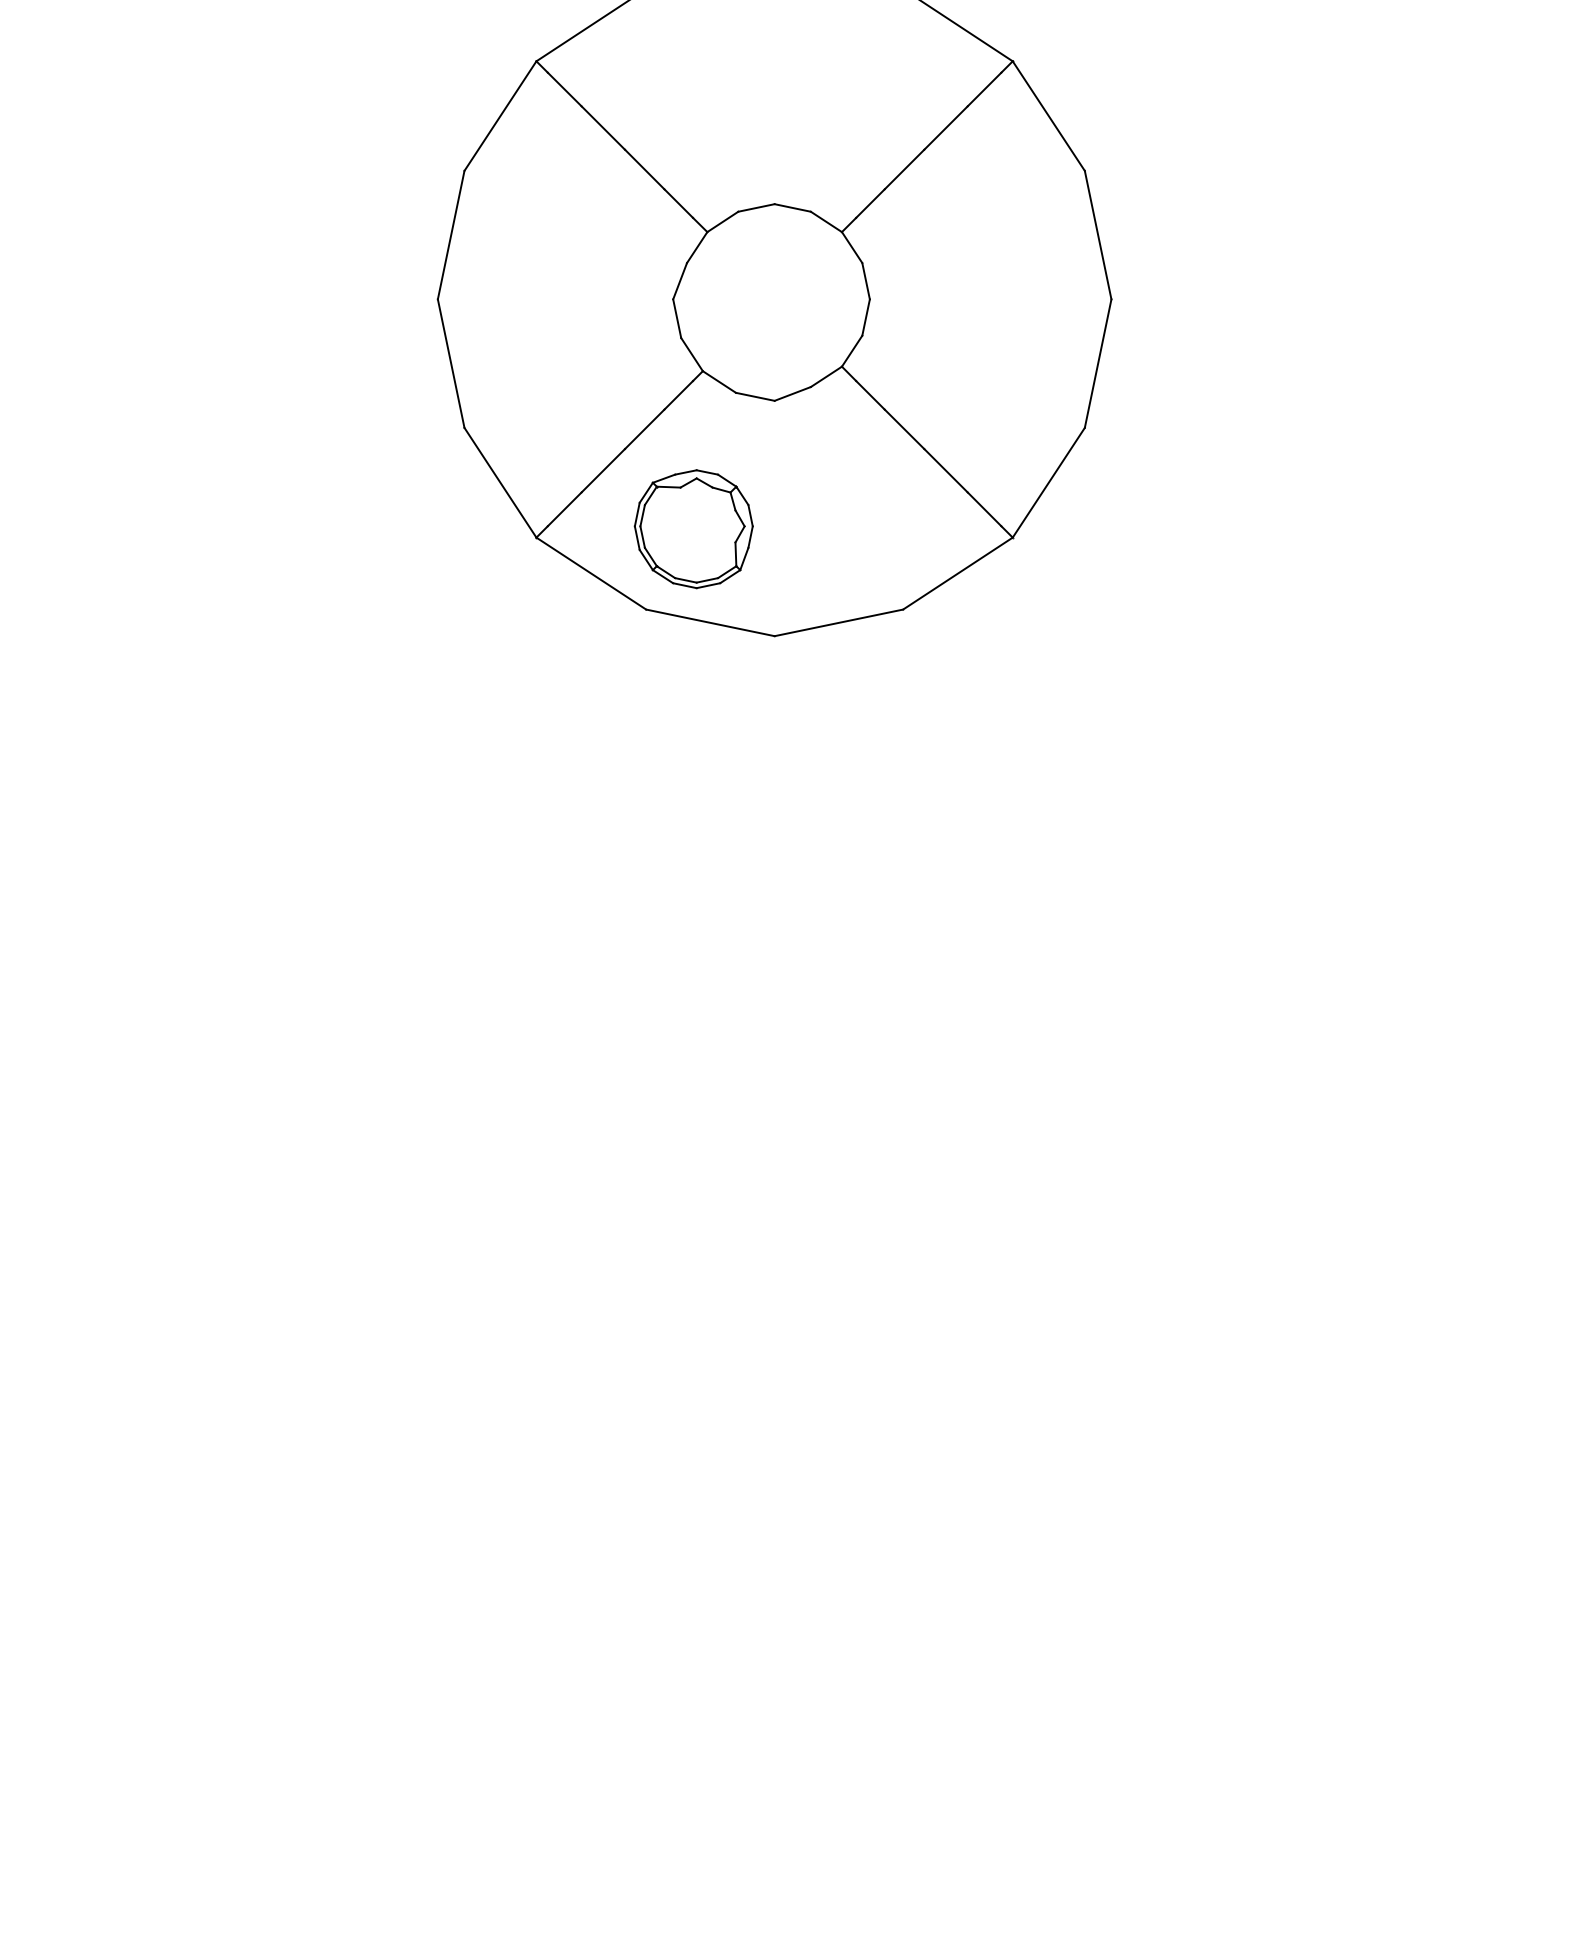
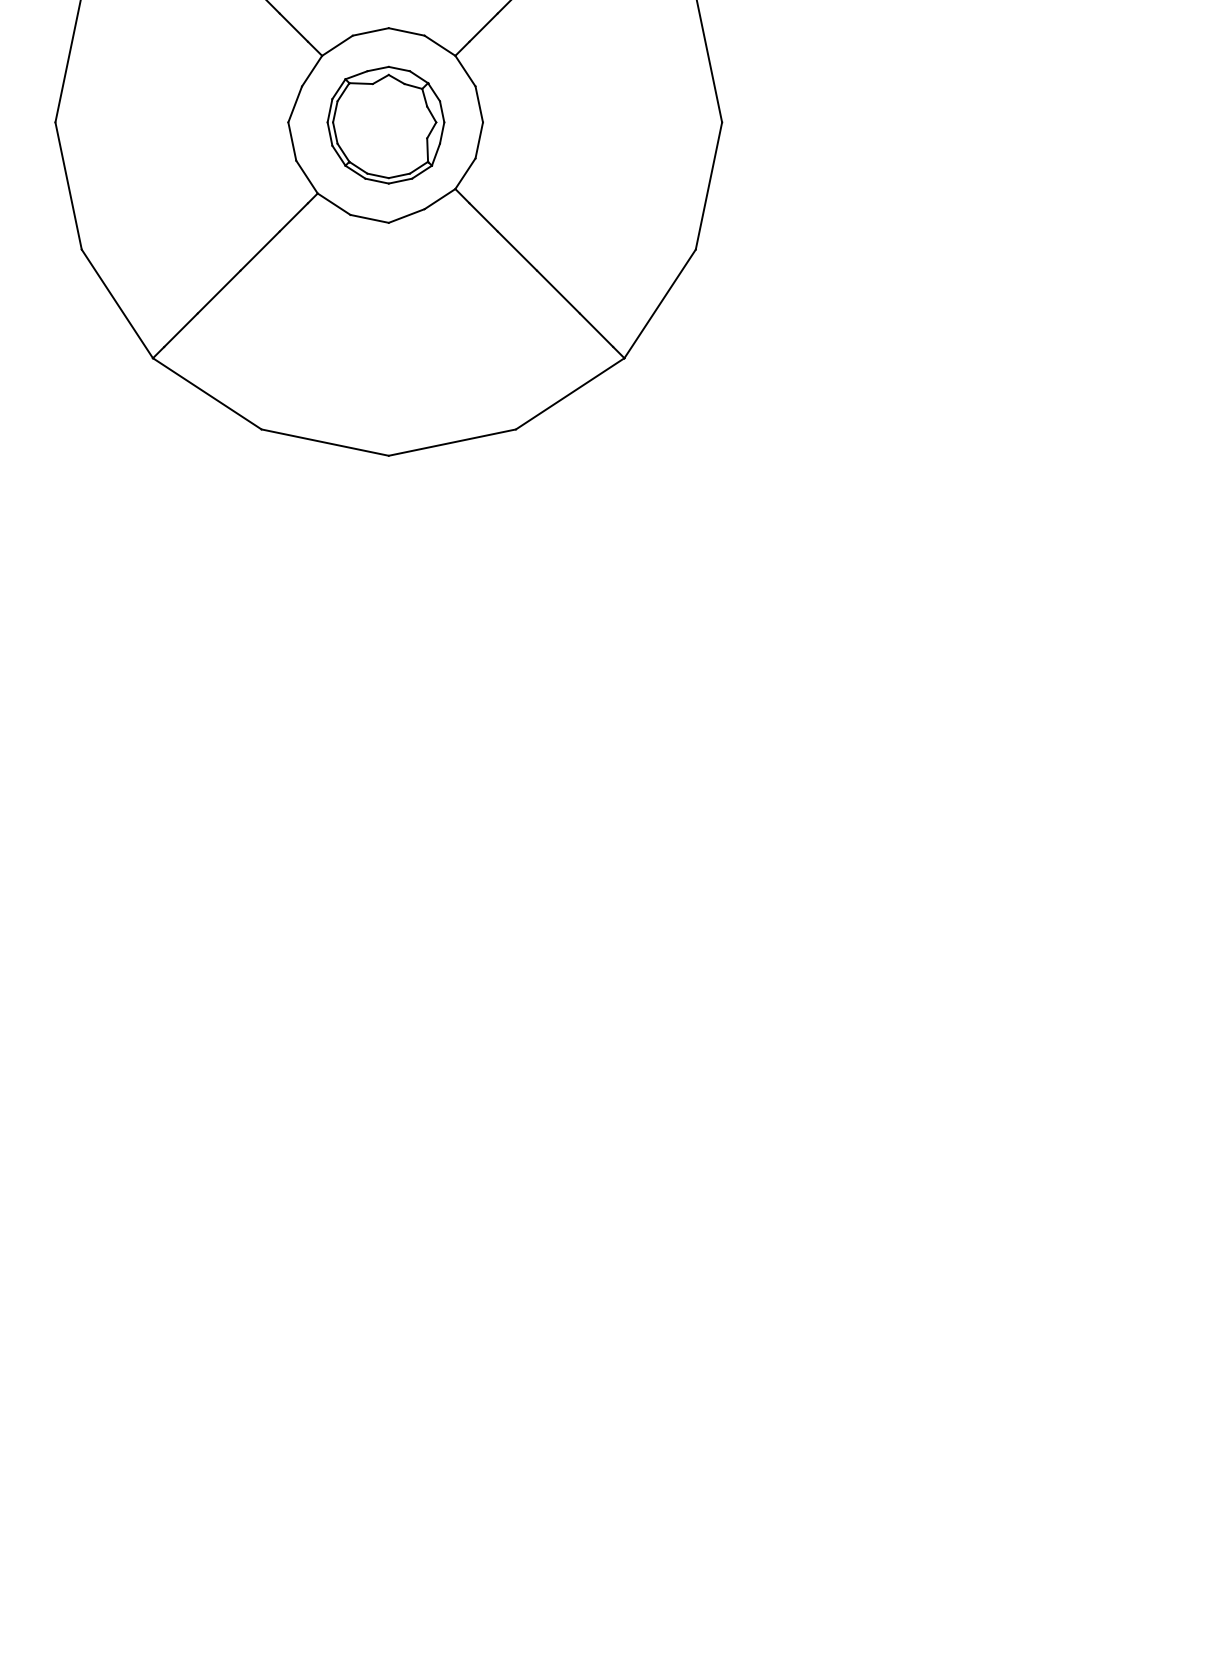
part: (693, 529) -> (385, 125), moved

